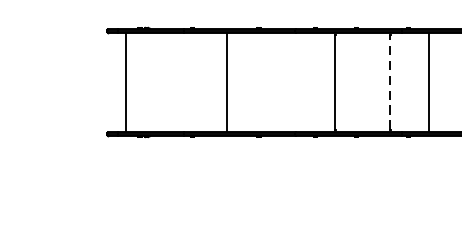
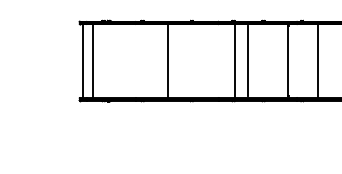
line: (112, 81) -> (83, 60), added
line: (318, 81) -> (235, 60), added
line: (389, 83) -> (288, 61), dashed -> solid

